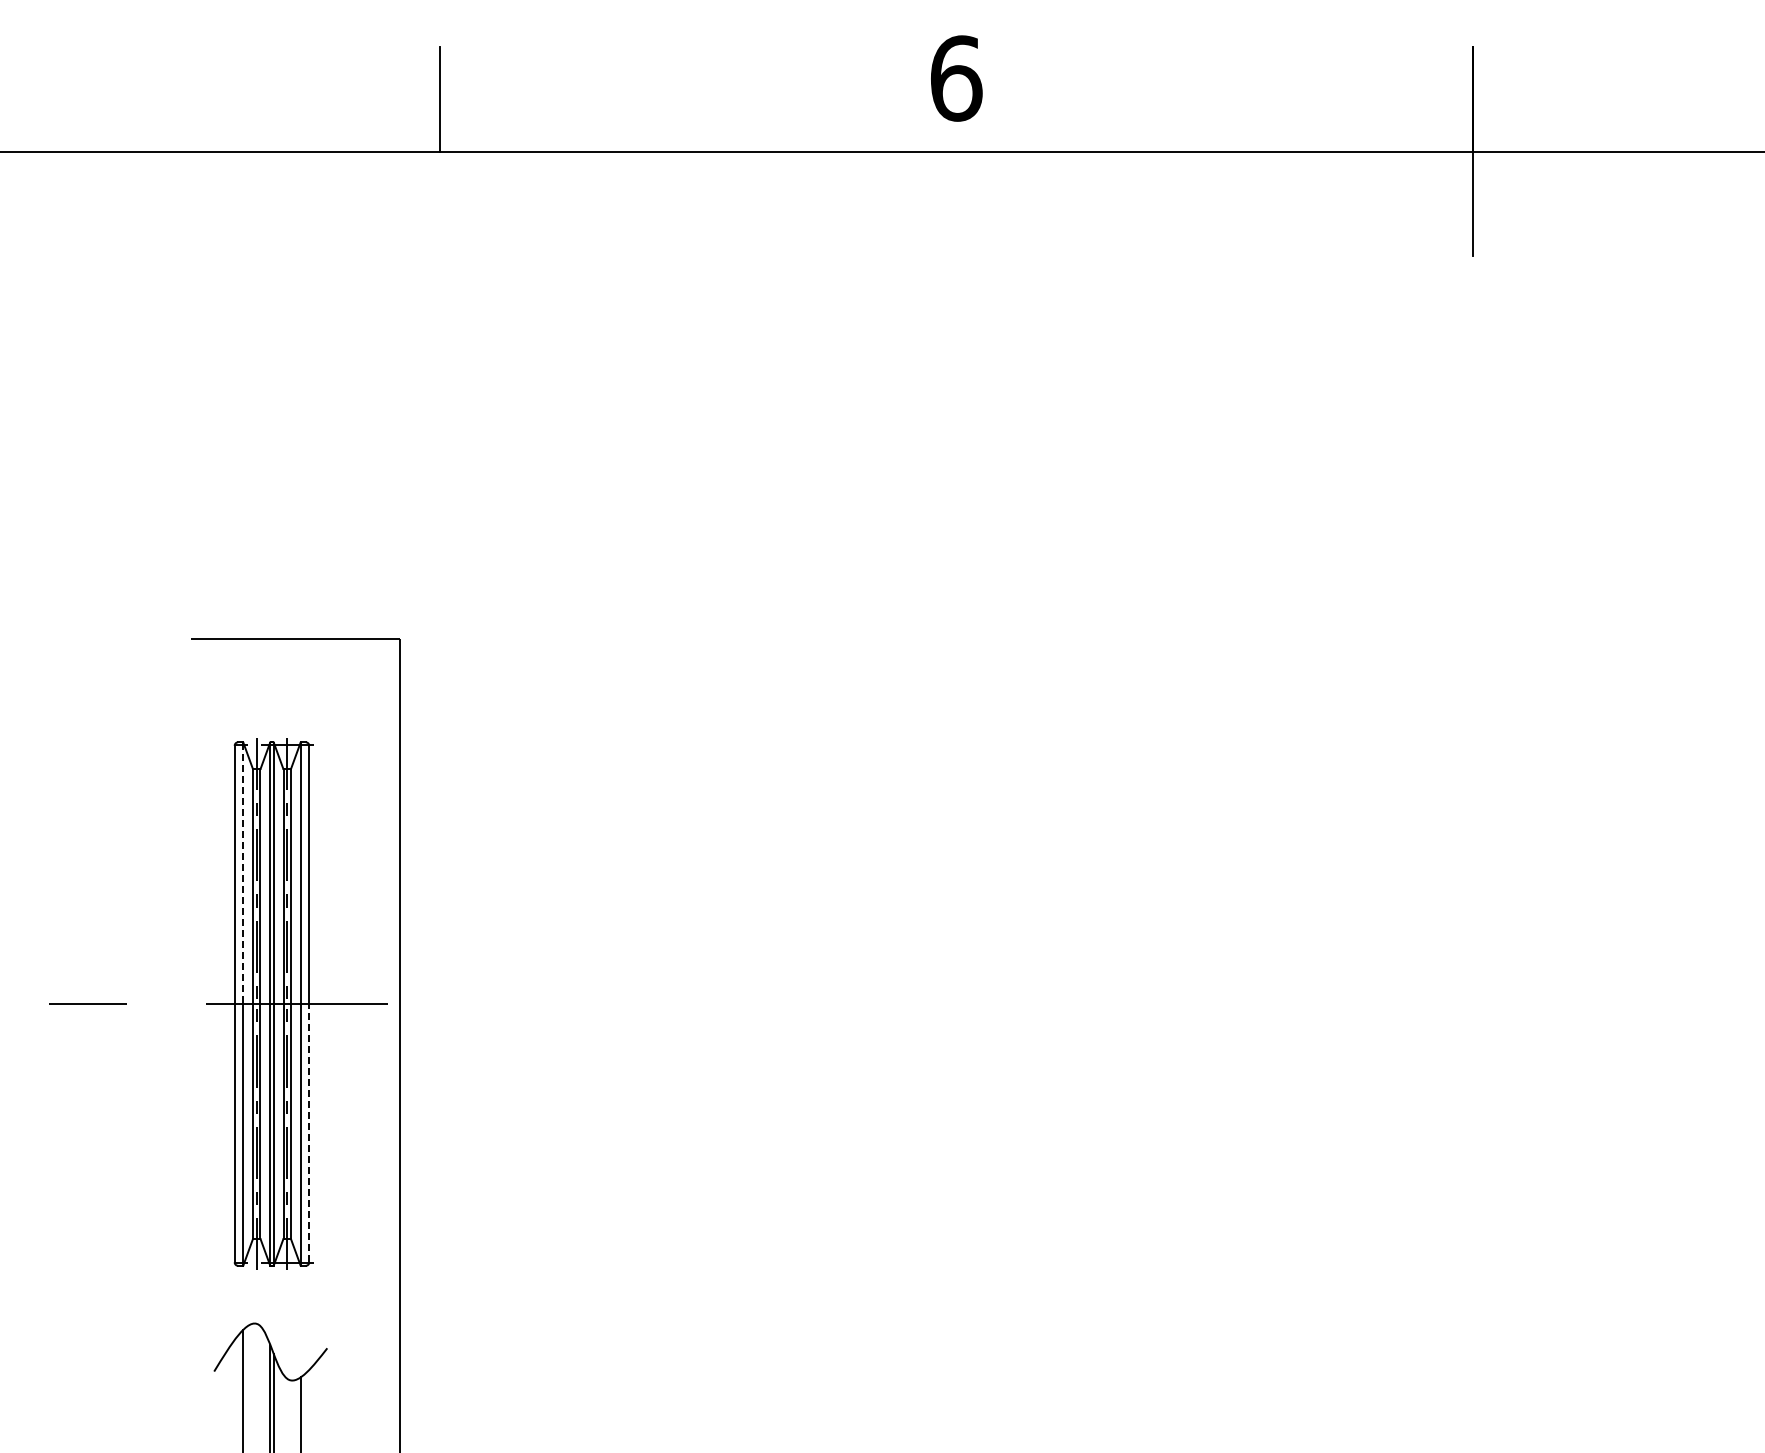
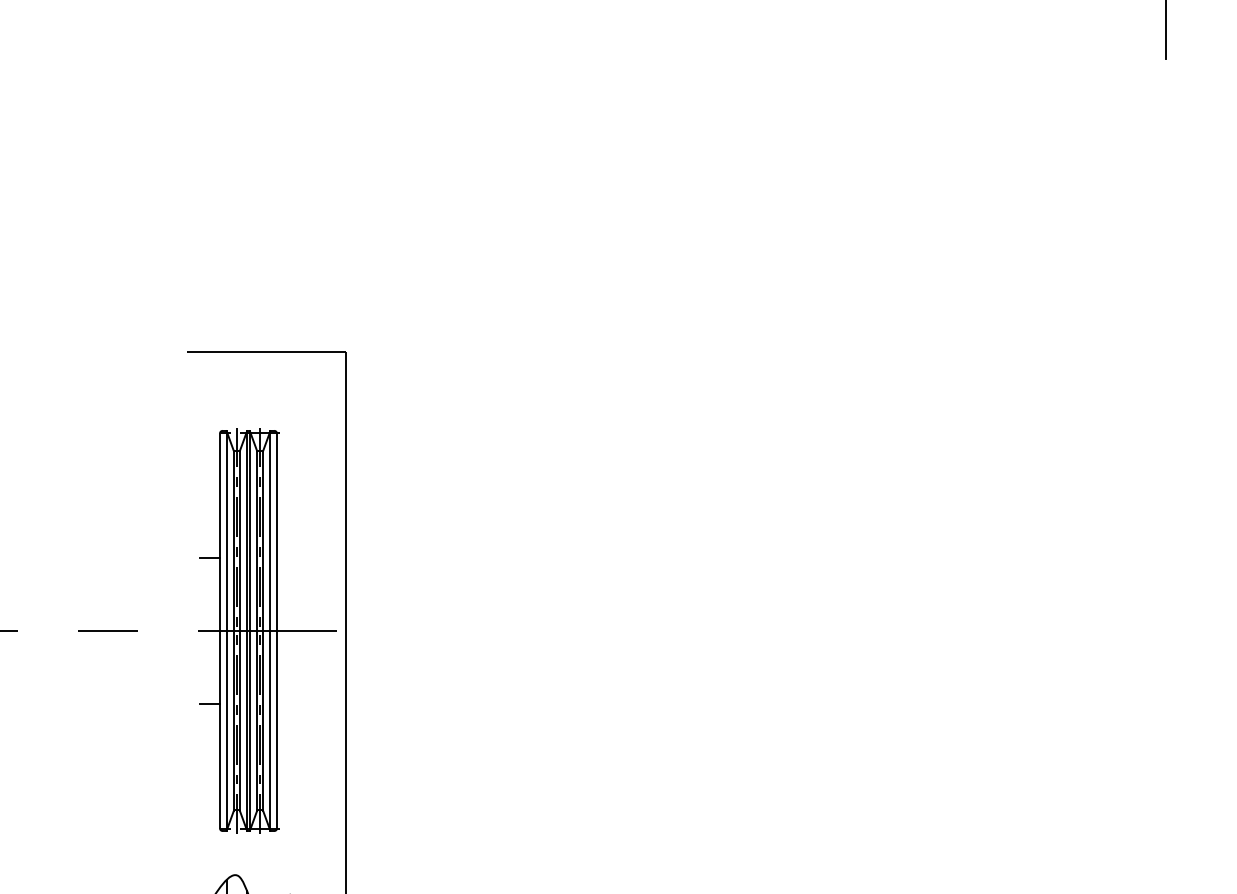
line: (243, 873) -> (226, 531), dashed -> solid
line: (221, 908) -> (209, 557), added
line: (221, 1099) -> (209, 703), added
line: (309, 1132) -> (277, 729), dashed -> solid

